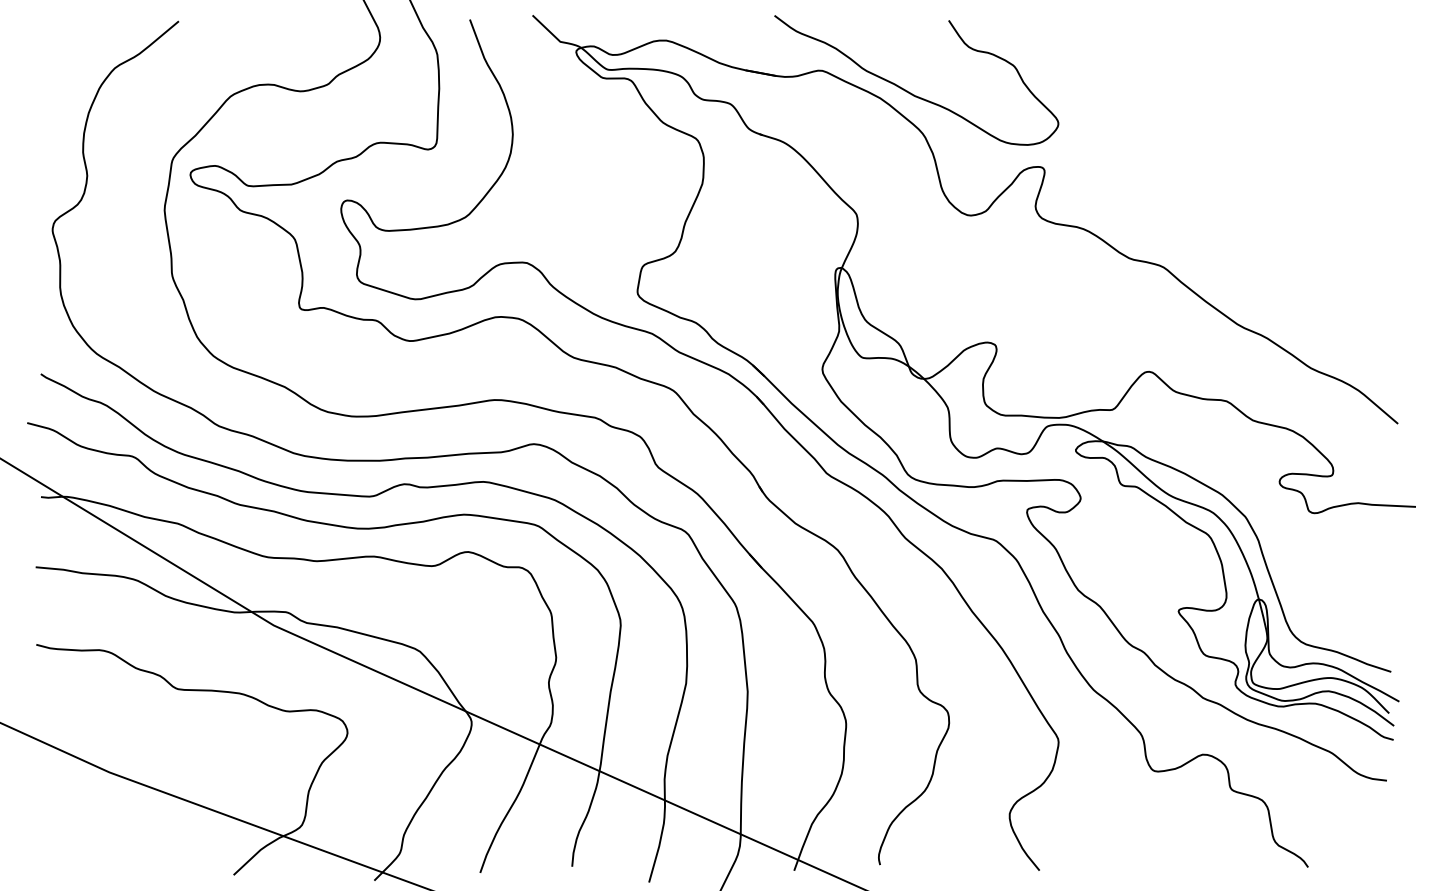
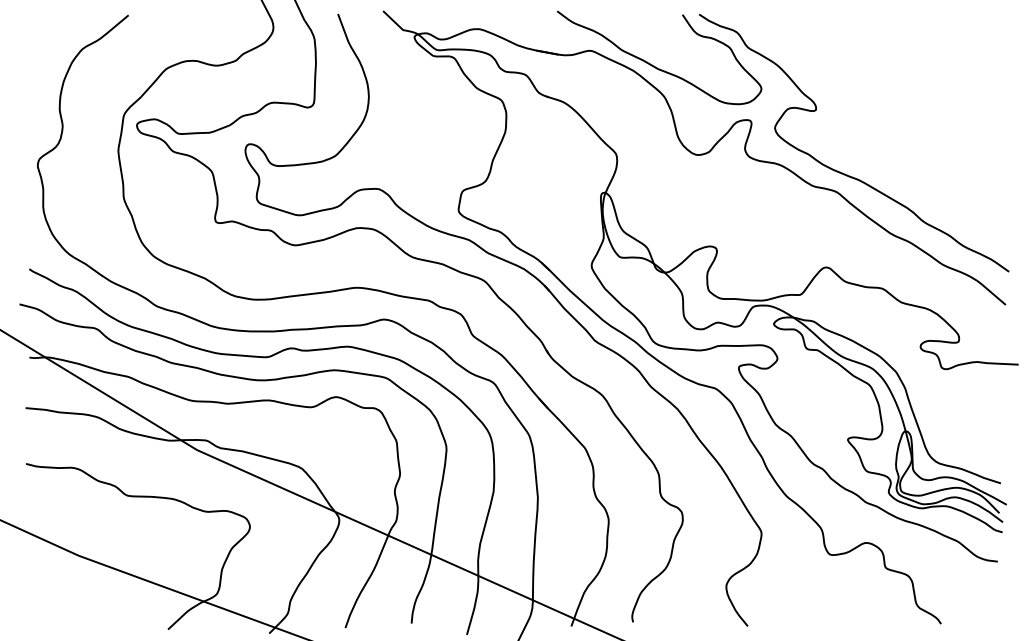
curve: (1168, 238) -> (840, 171), added

